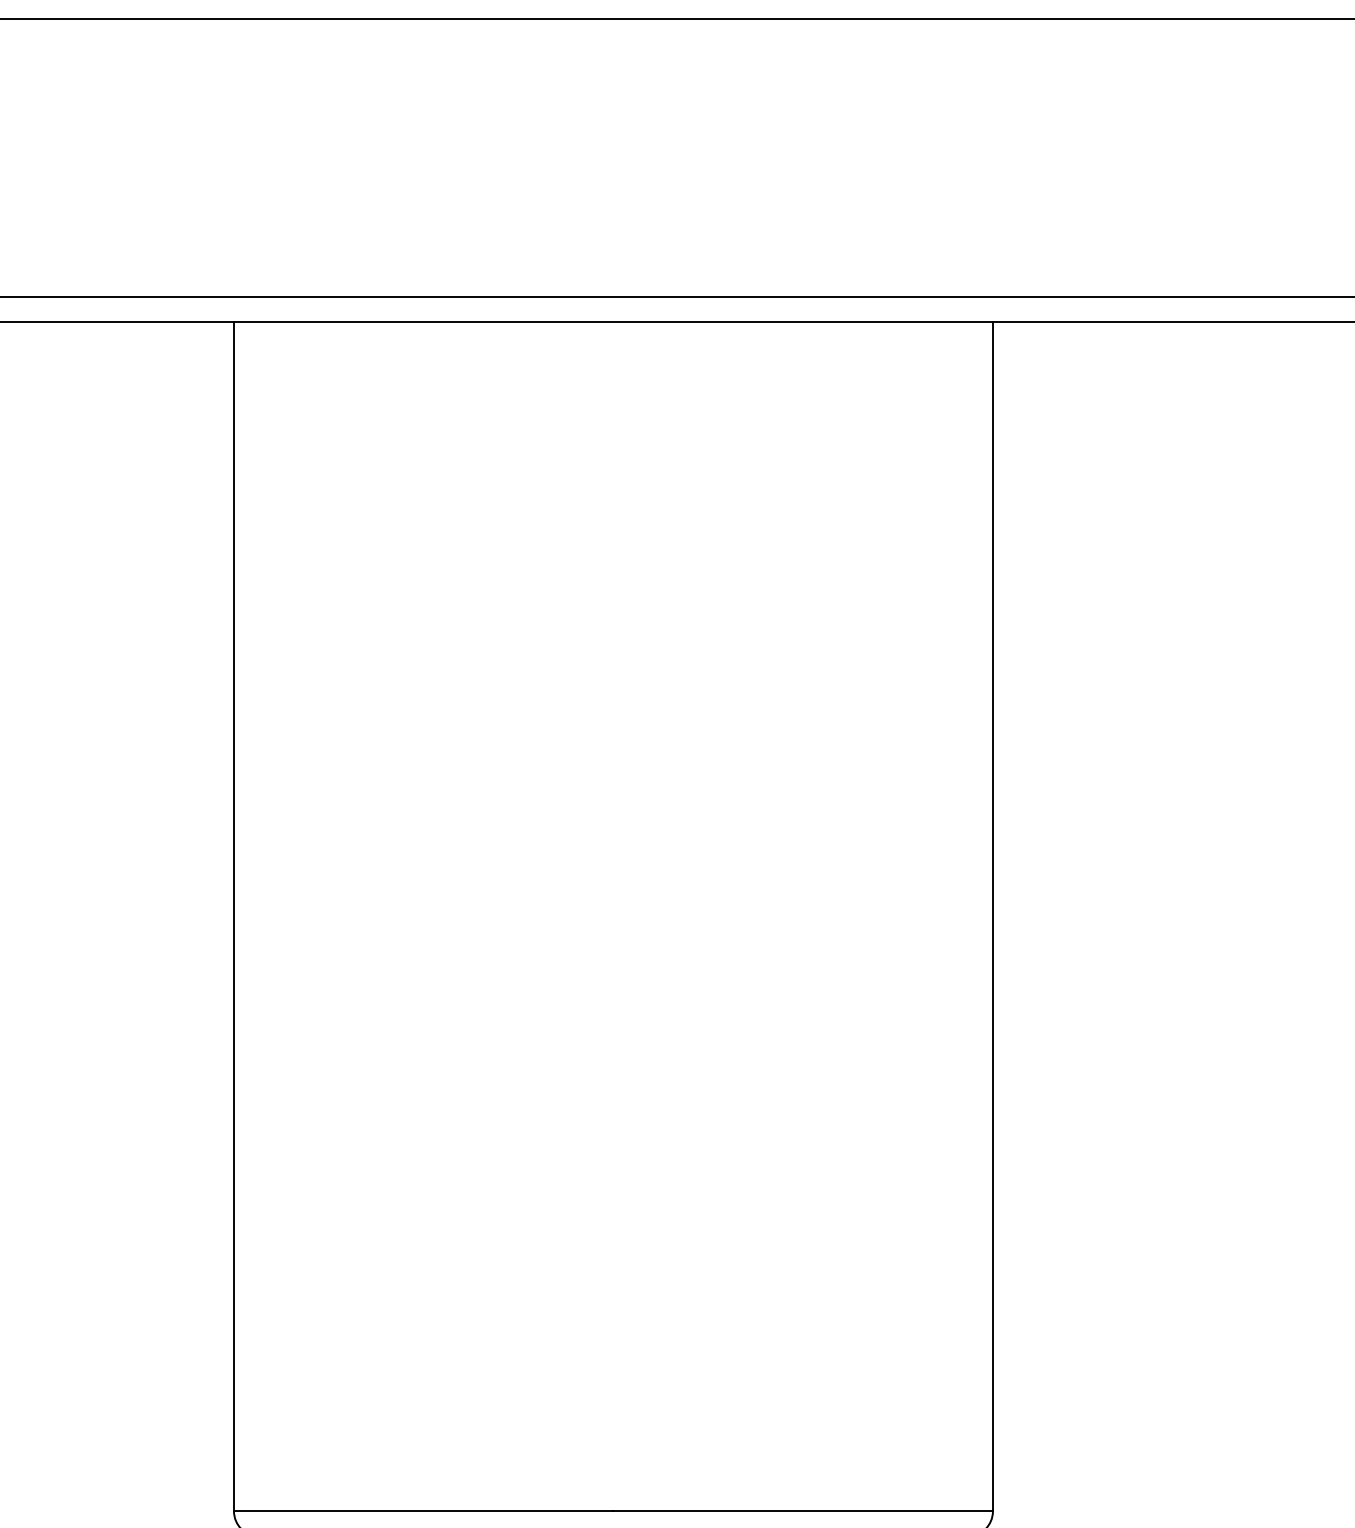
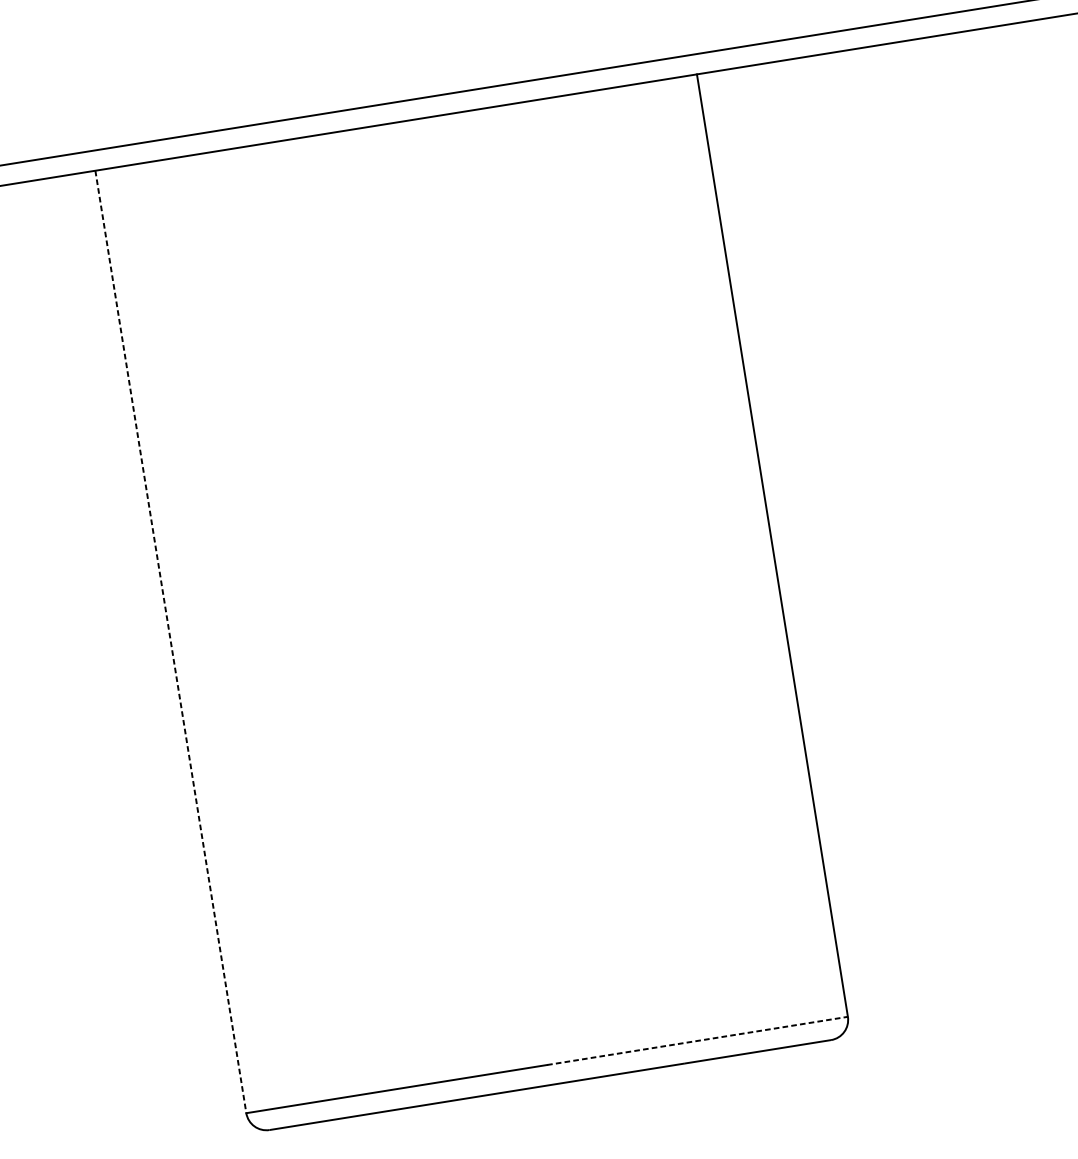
line: (233, 916) -> (170, 641), solid -> dashed
line: (803, 1511) -> (697, 1041), solid -> dashed

